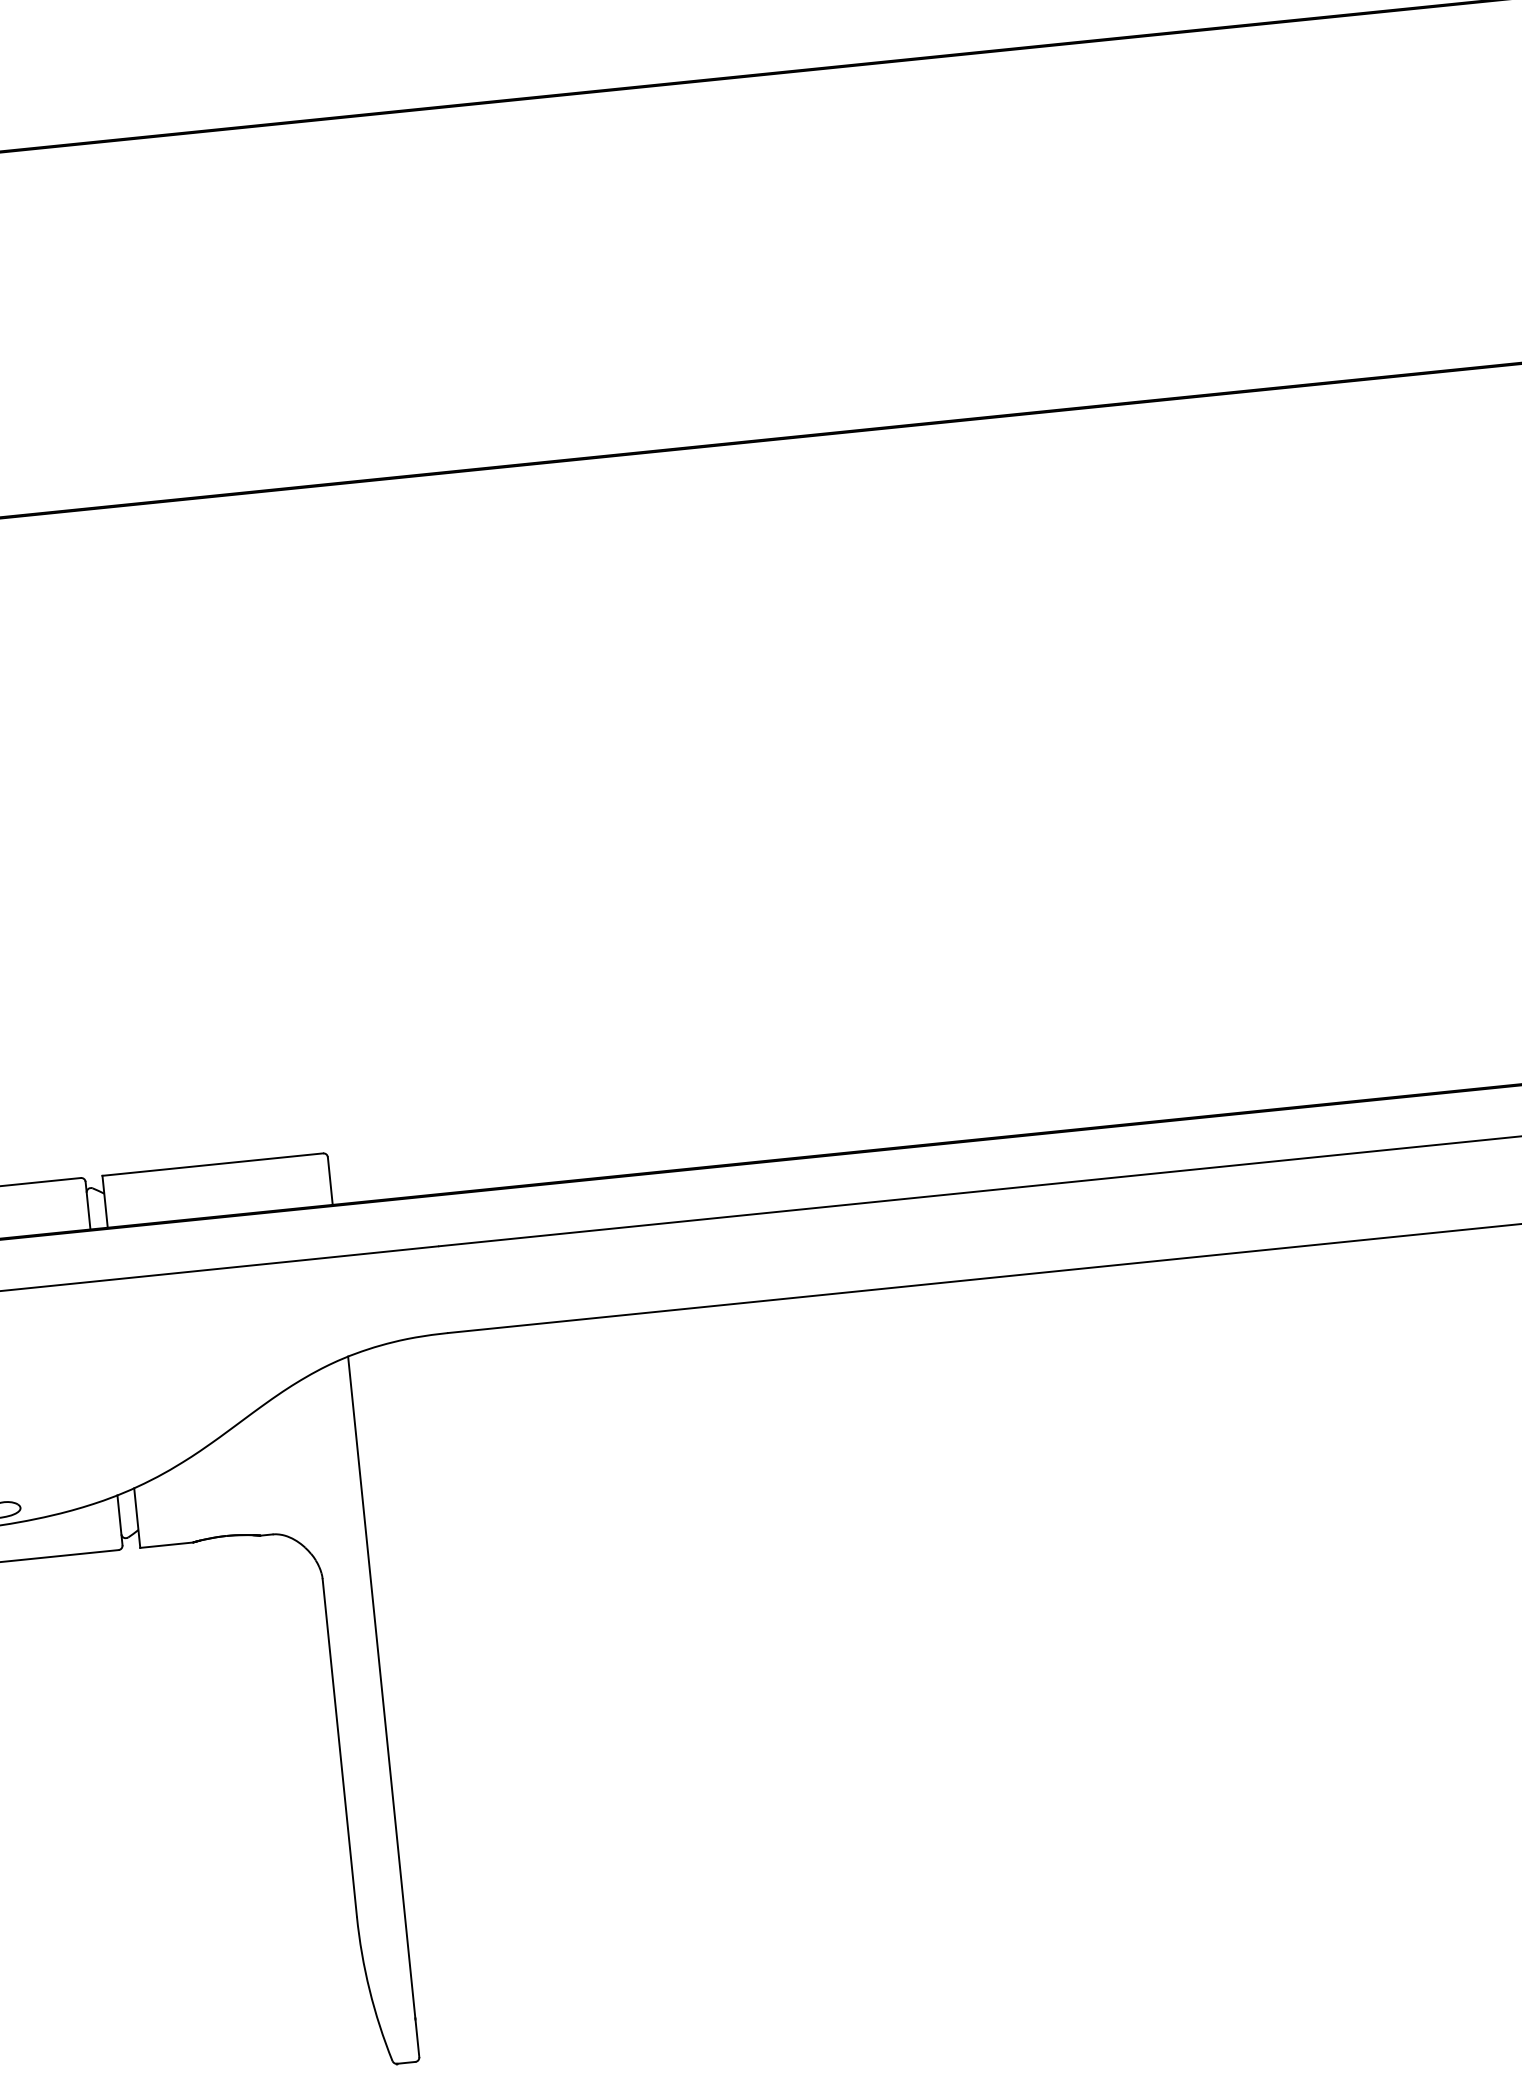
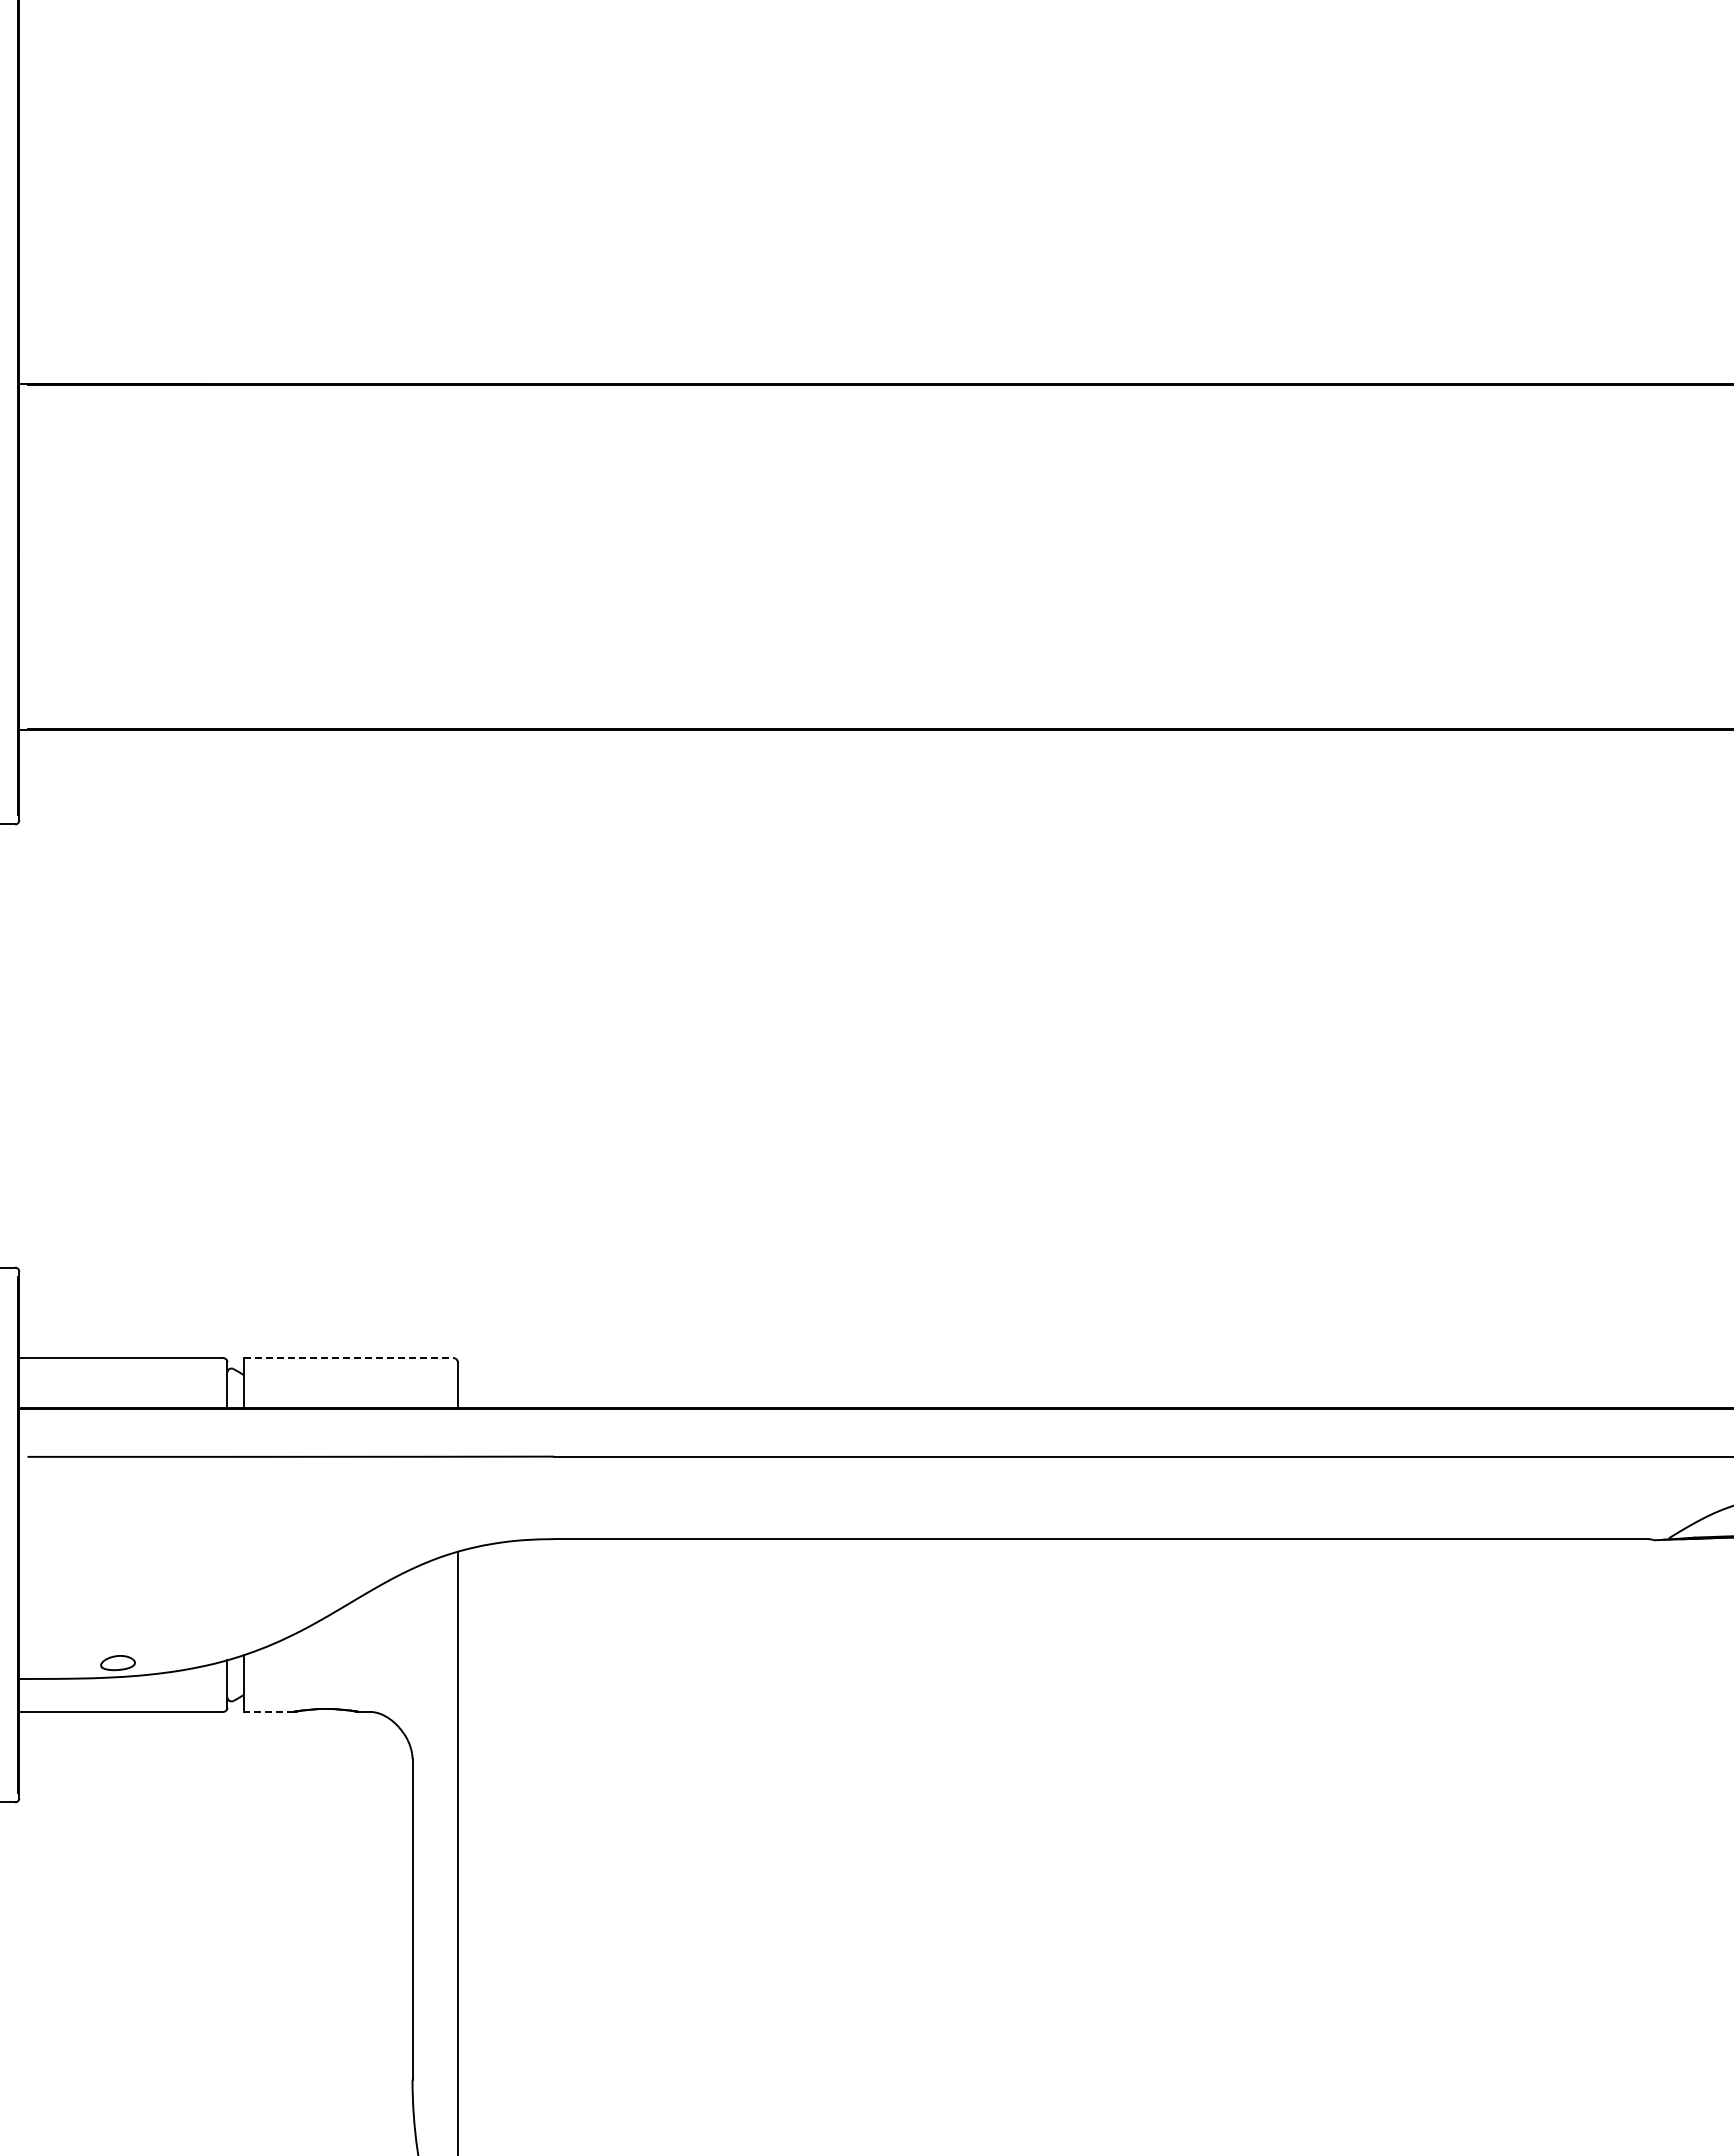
line: (212, 1165) -> (348, 1358), solid -> dashed
line: (166, 1544) -> (268, 1711), solid -> dashed

